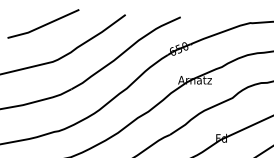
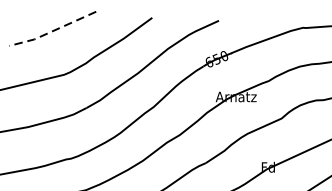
line: (42, 26) -> (51, 31), solid -> dashed

